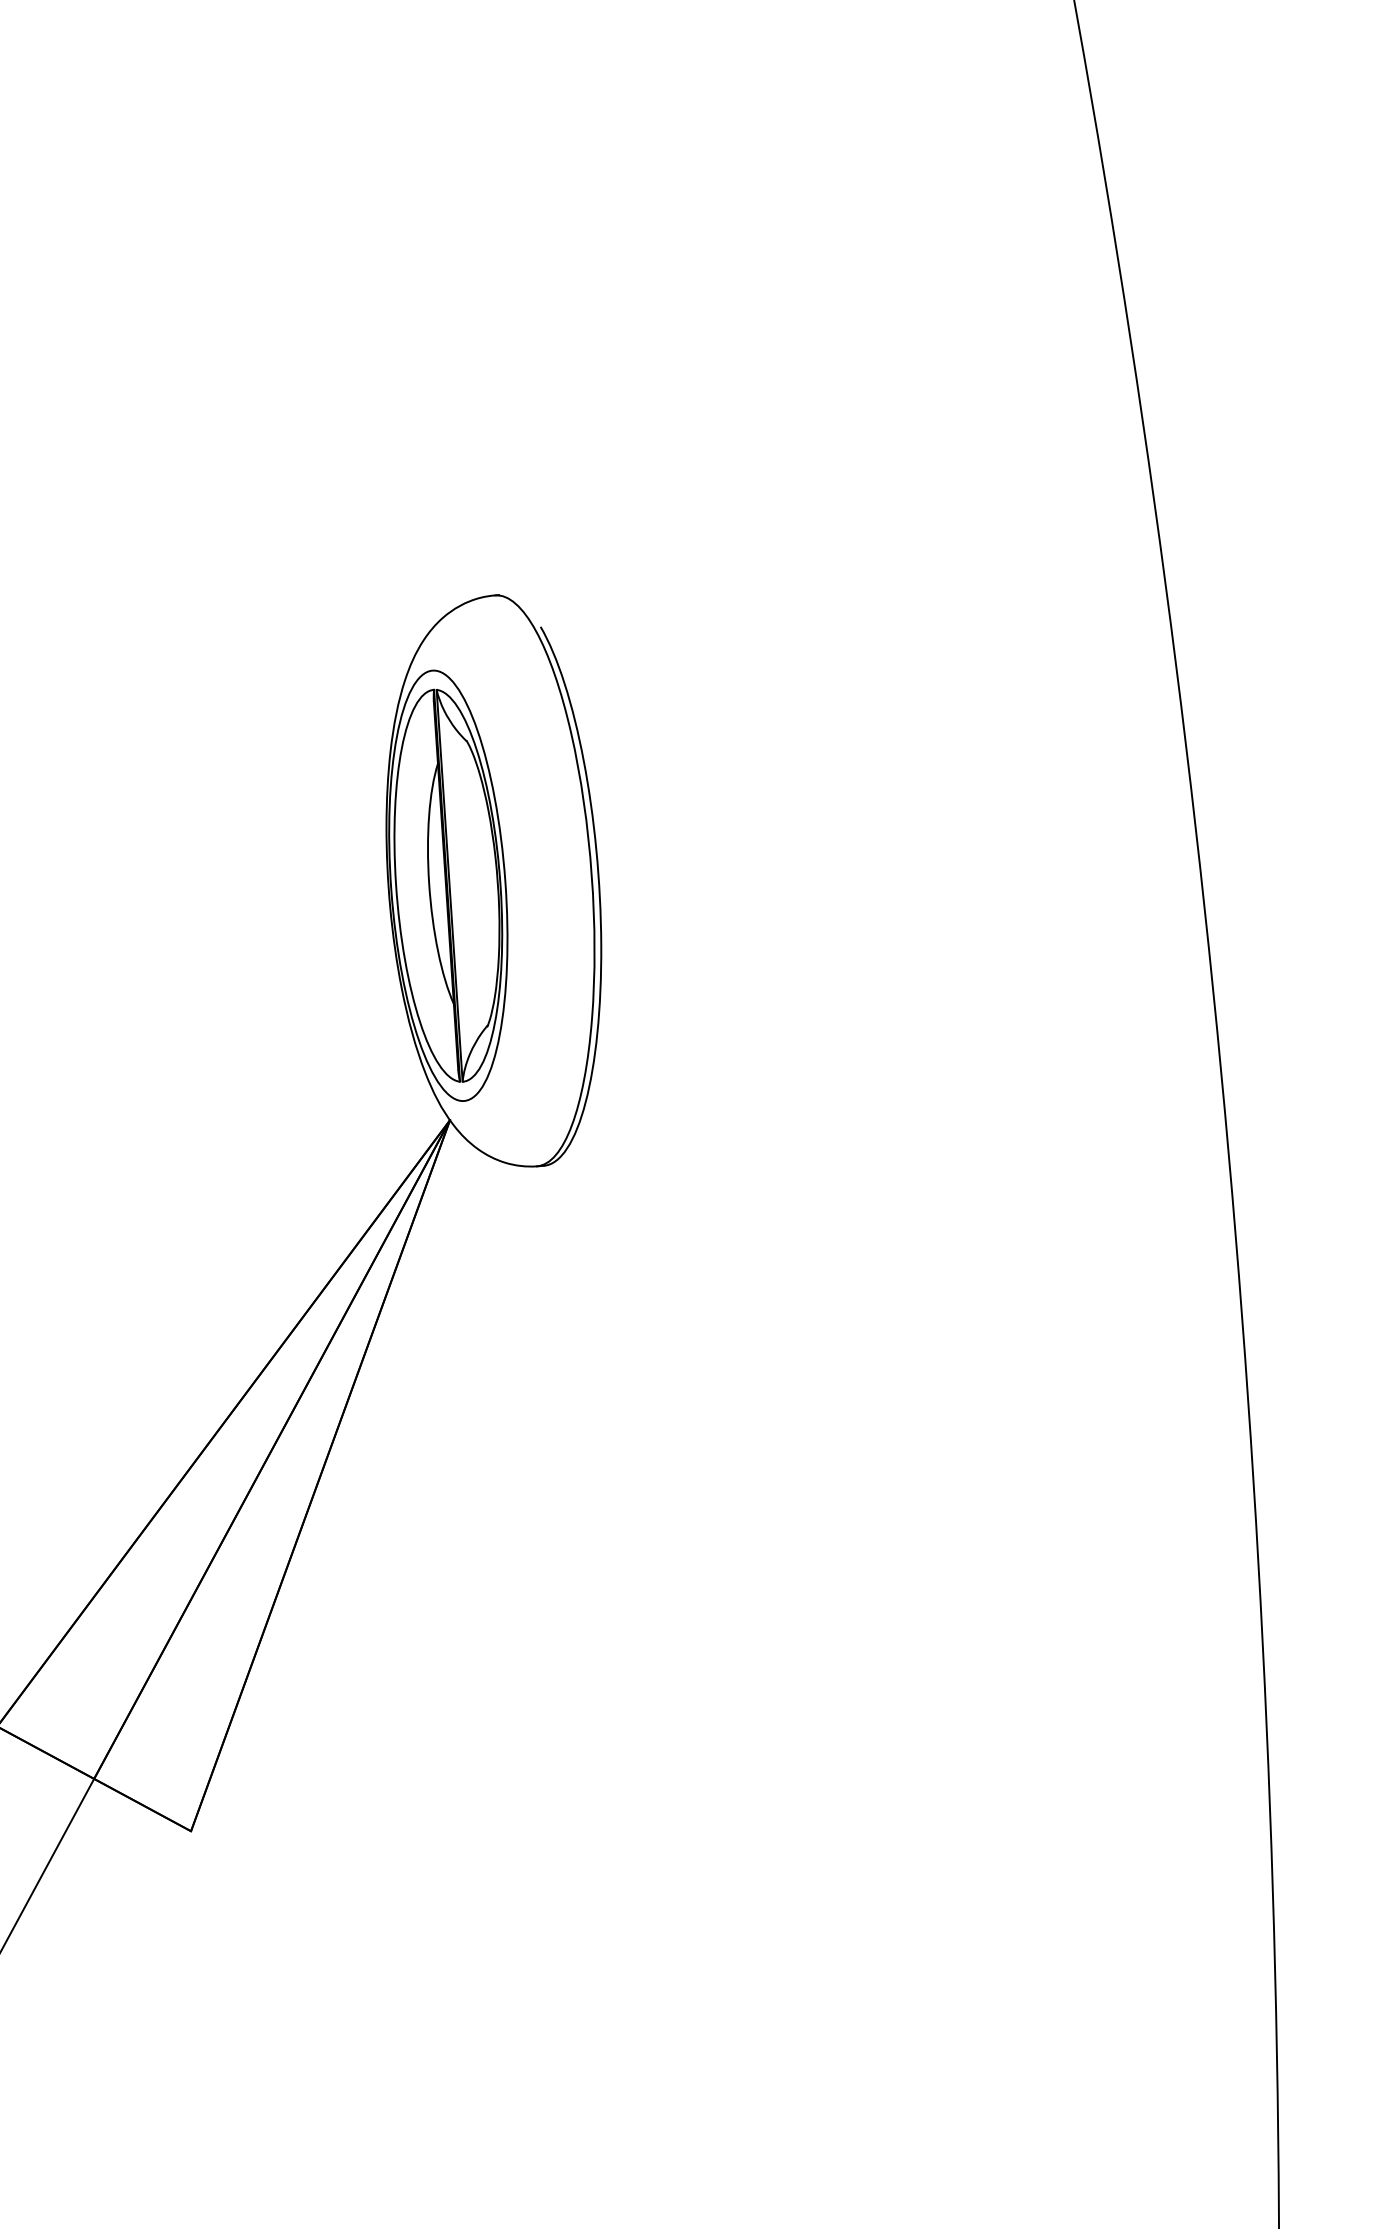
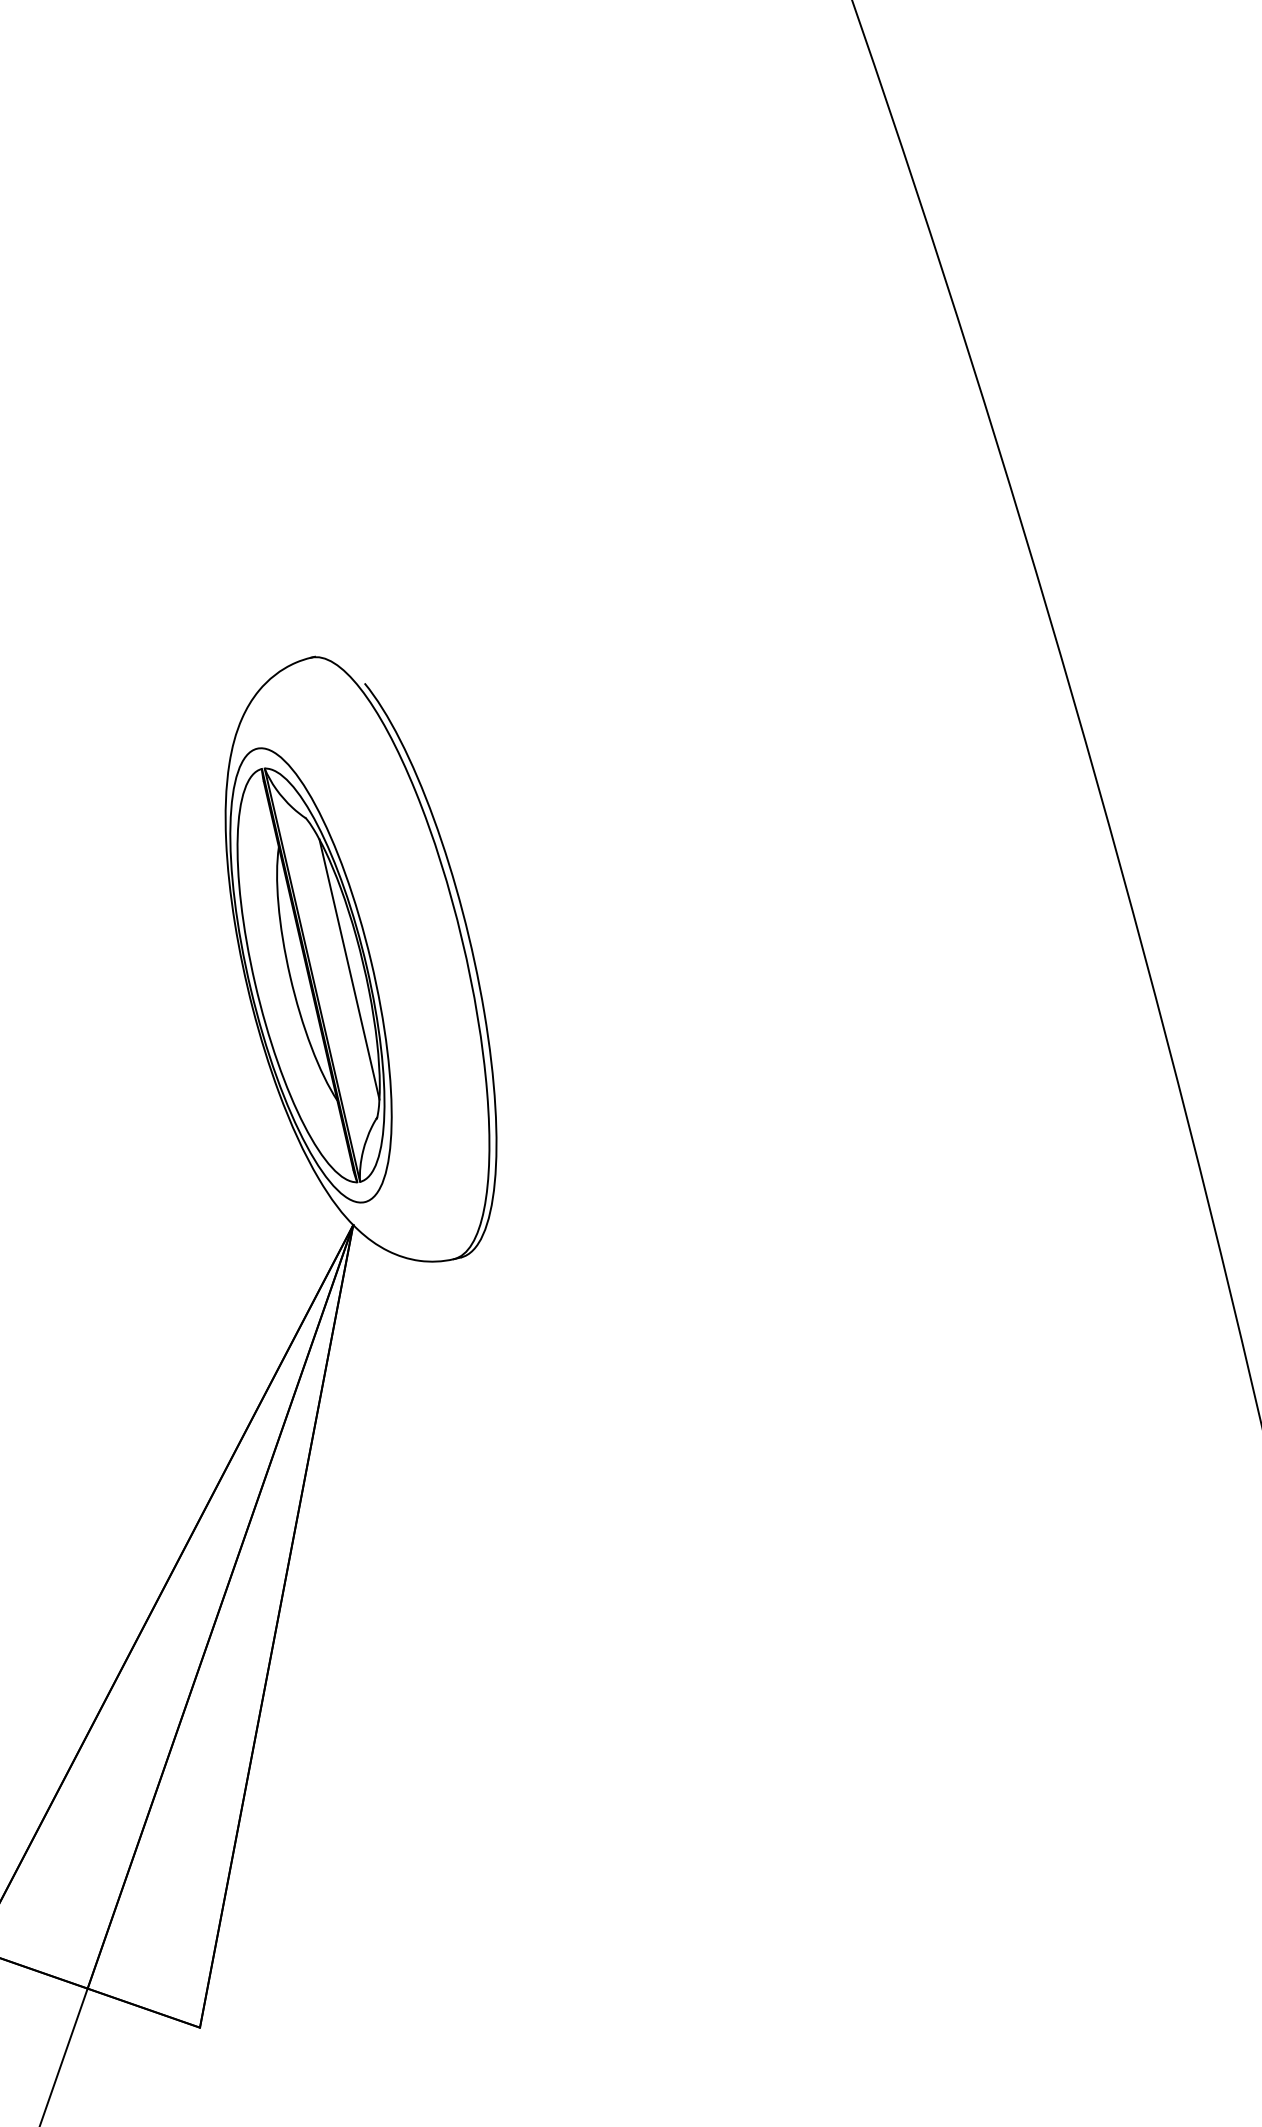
line: (484, 885) -> (349, 968), added

